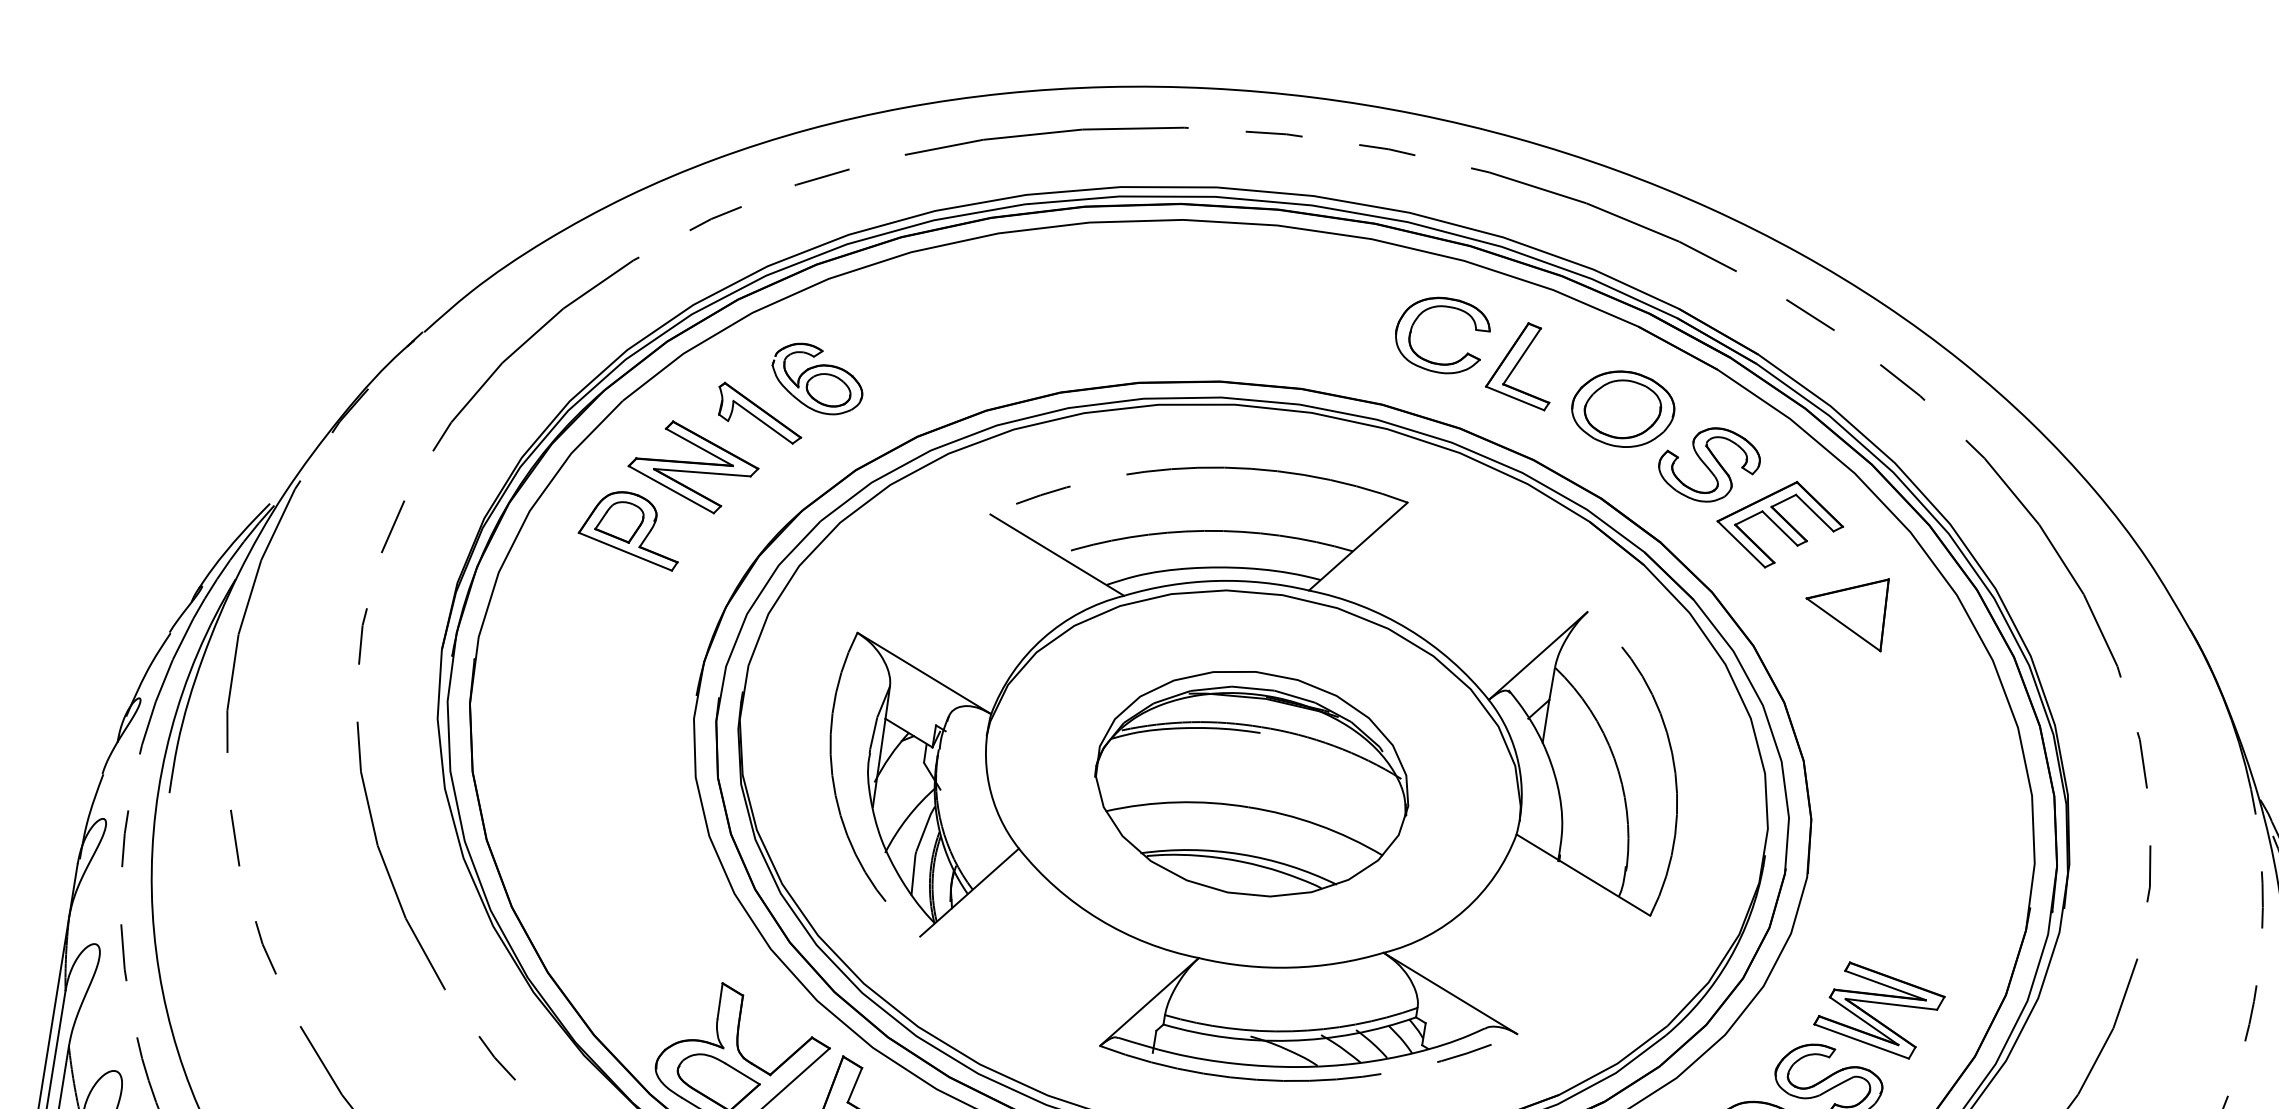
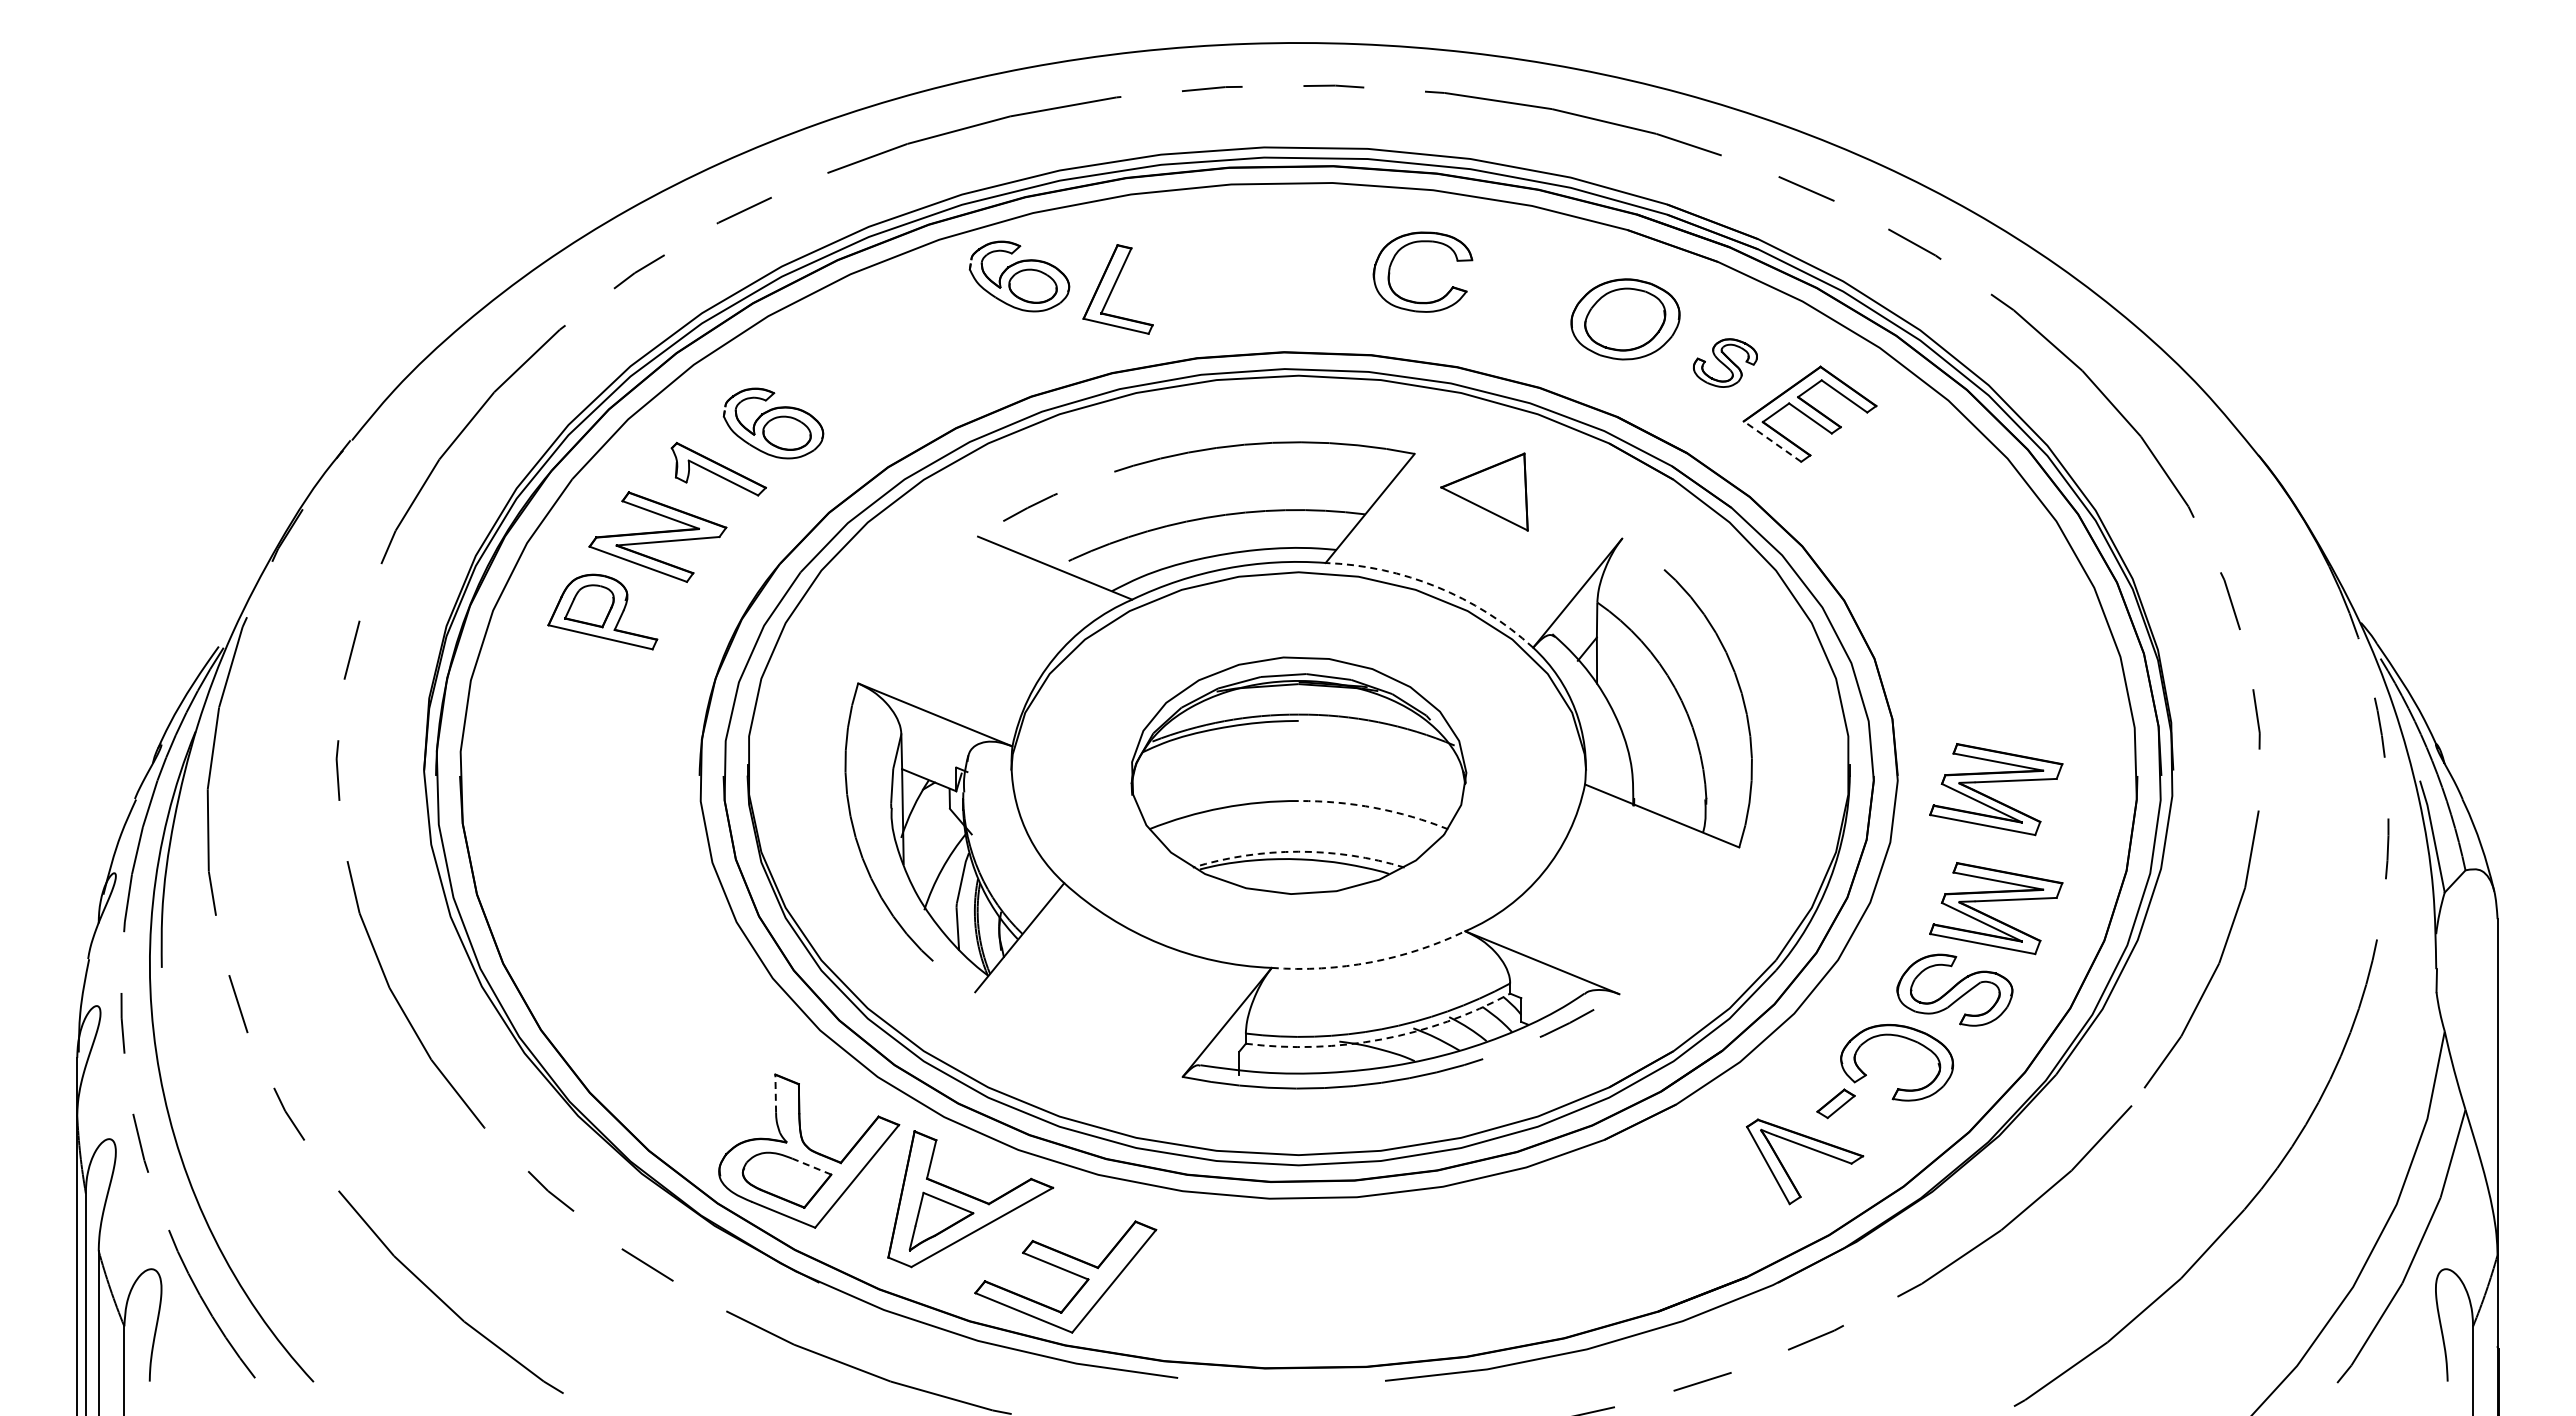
part: (1067, 279) -> (1019, 276), added
part: (1521, 364) -> (1117, 289), moved
part: (1709, 464) -> (1725, 362), size x0.6
line: (1741, 544) -> (1772, 441), solid -> dashed
part: (1846, 608) -> (1484, 491), moved
arc: (1408, 628) -> (1436, 586), solid -> dashed
arc: (1317, 824) -> (1374, 807), solid -> dashed
arc: (1240, 854) -> (1298, 851), solid -> dashed
part: (1898, 893) -> (1996, 782), added
arc: (1291, 967) -> (1370, 962), solid -> dashed
line: (719, 1000) -> (775, 1093), solid -> dashed
arc: (1289, 1040) -> (1381, 1039), solid -> dashed
line: (742, 1073) -> (811, 1166), solid -> dashed

